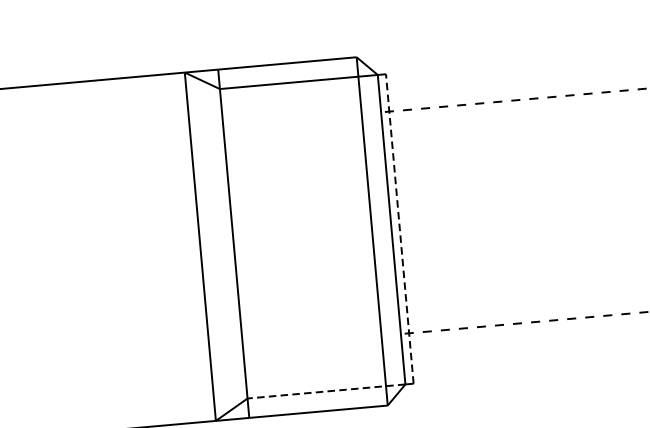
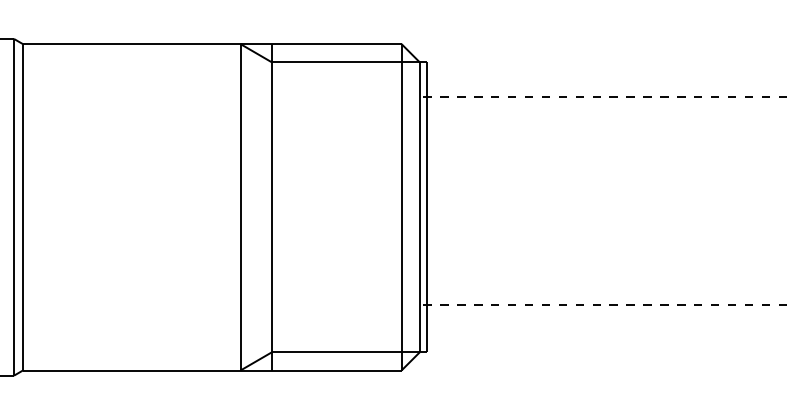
line: (399, 228) -> (427, 206), dashed -> solid
line: (326, 391) -> (345, 352), dashed -> solid

